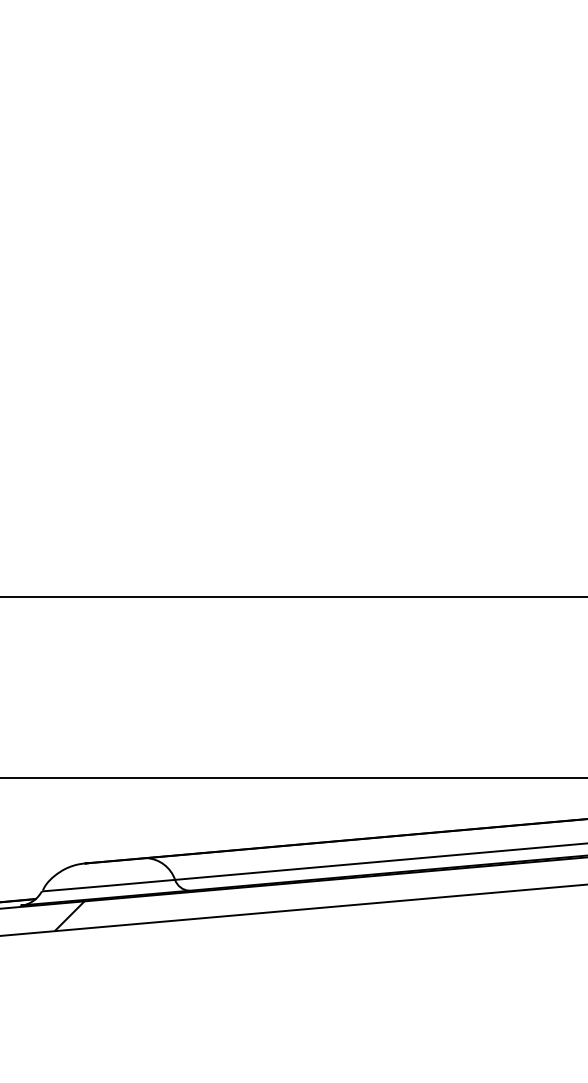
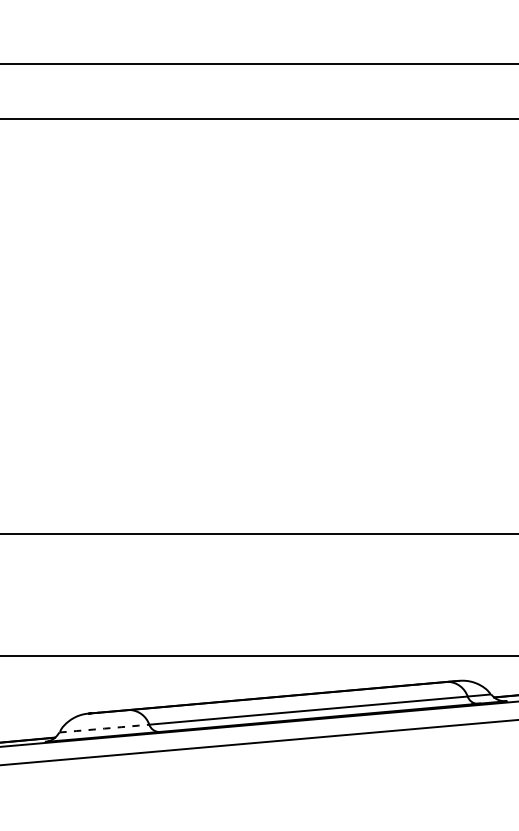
arc: (108, 885) -> (104, 728), solid -> dashed
hatch: (68, 916) -> (77, 749), removed

